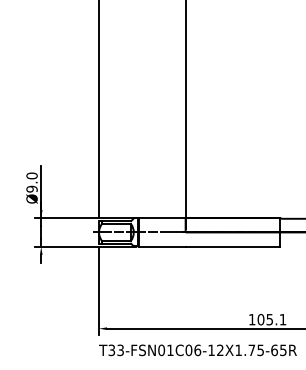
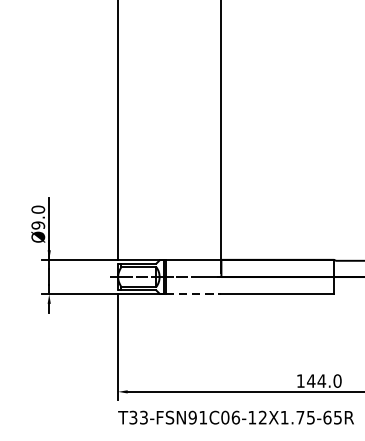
line: (162, 246) -> (193, 293), solid -> dashed
text: (271, 319) -> (323, 380), 105.1 -> 144.0
text: (161, 350) -> (192, 417), T33-FSN01C06-12X1.75-65R -> T33-FSN91C06-12X1.75-65R

